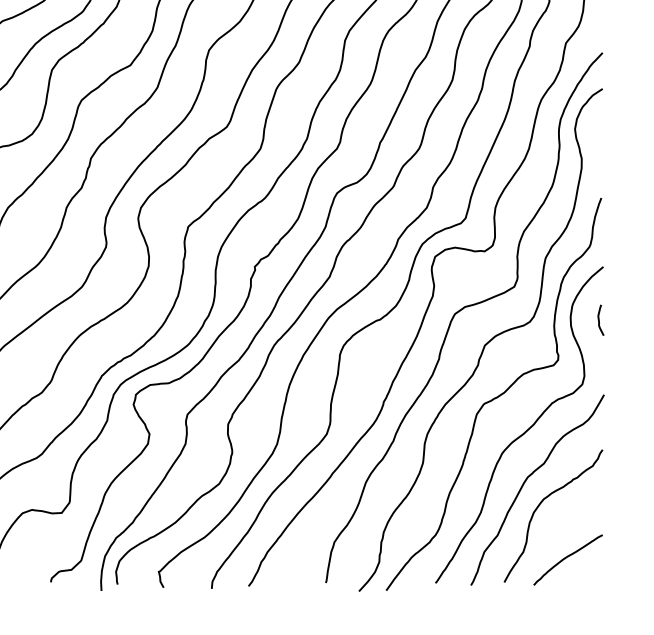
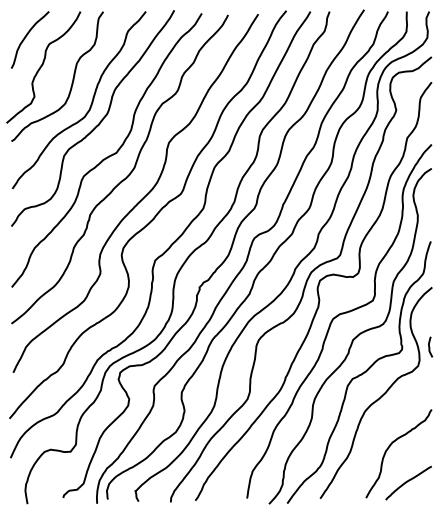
curve: (600, 319) -> (430, 346), moved
curve: (527, 481) -> (381, 430), removed

